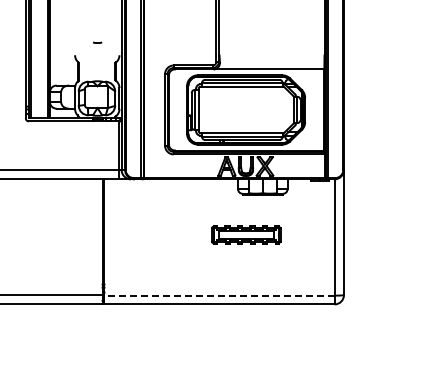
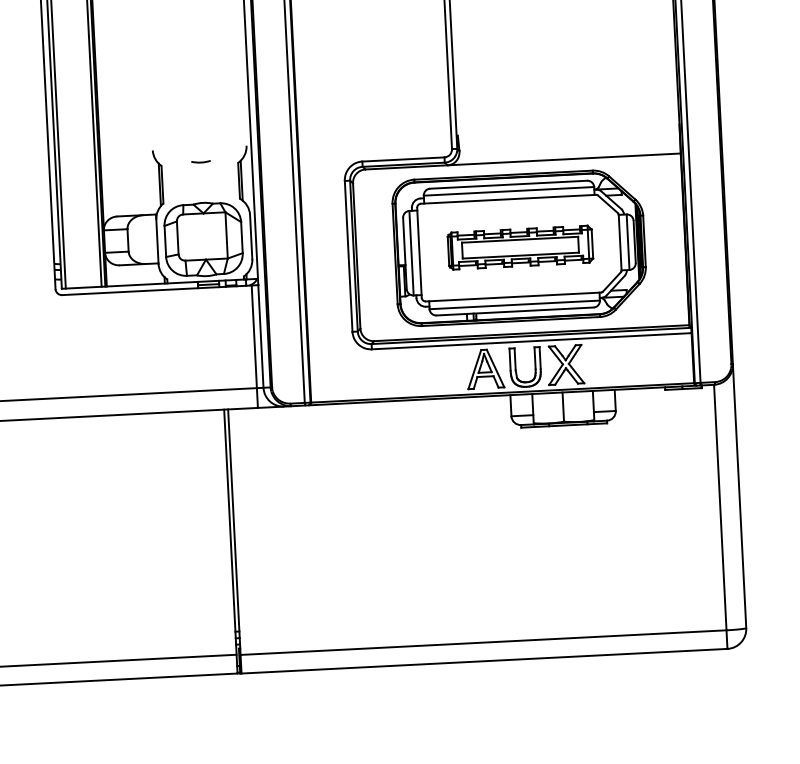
arc: (97, 42) -> (200, 161), moved
part: (246, 234) -> (520, 246), moved
line: (219, 295) -> (483, 642), dashed -> solid

